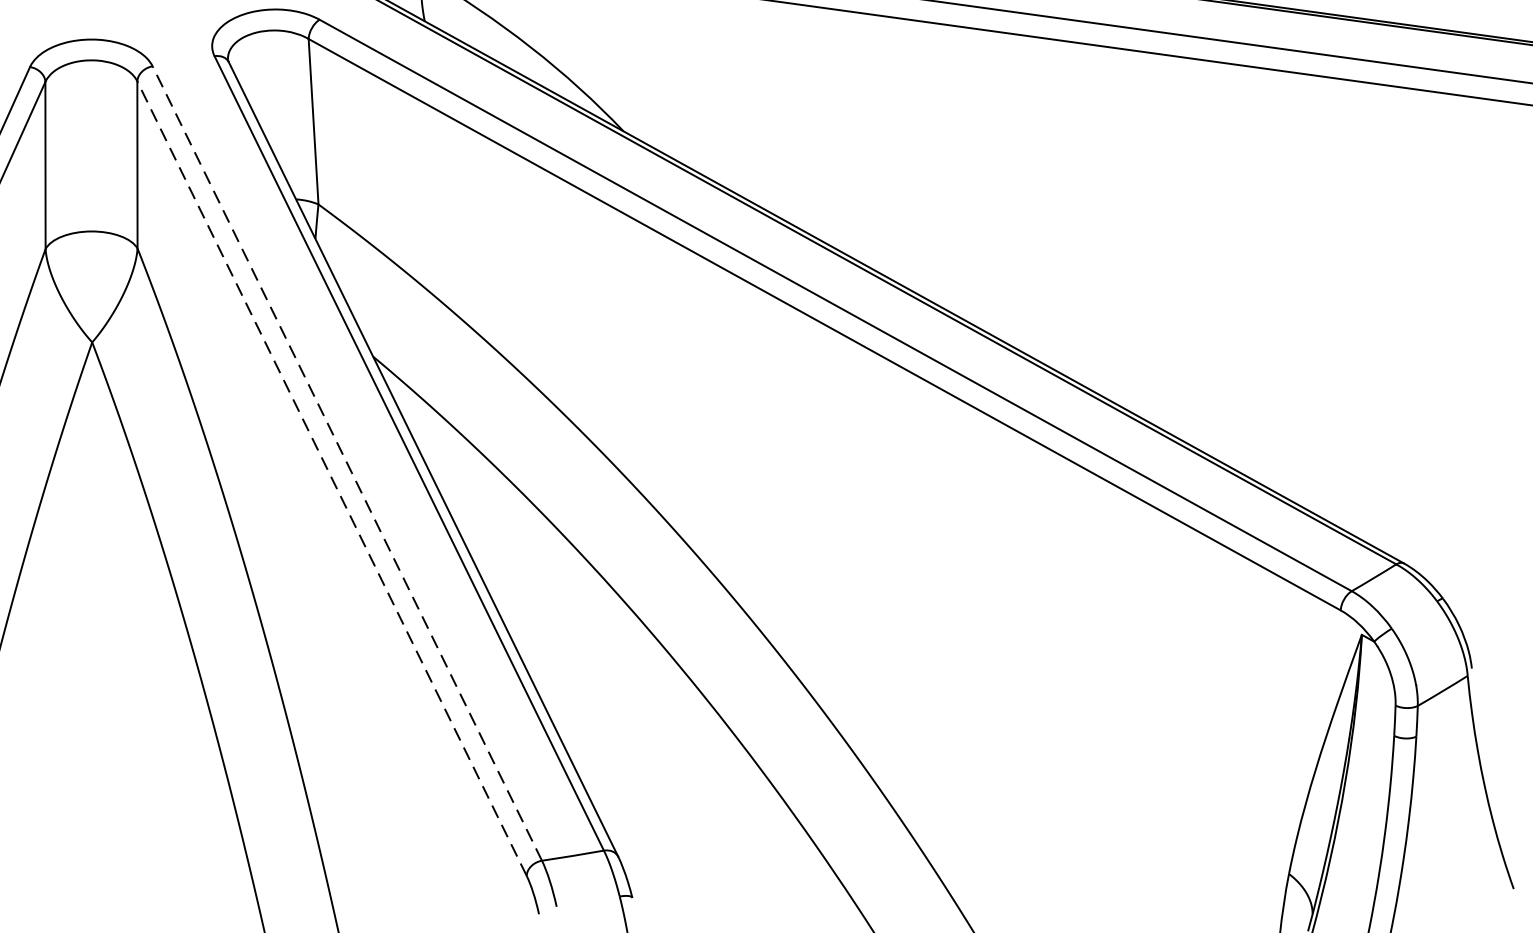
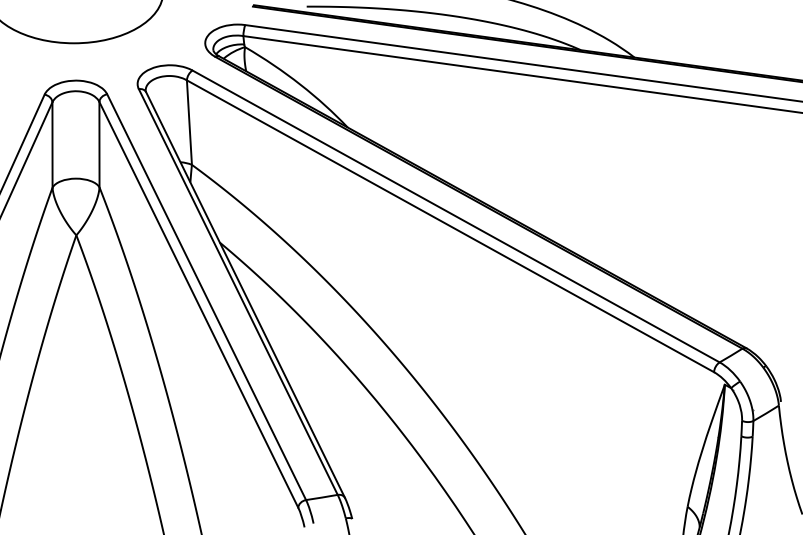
line: (347, 464) -> (206, 297), dashed -> solid
line: (331, 477) -> (198, 304), dashed -> solid

